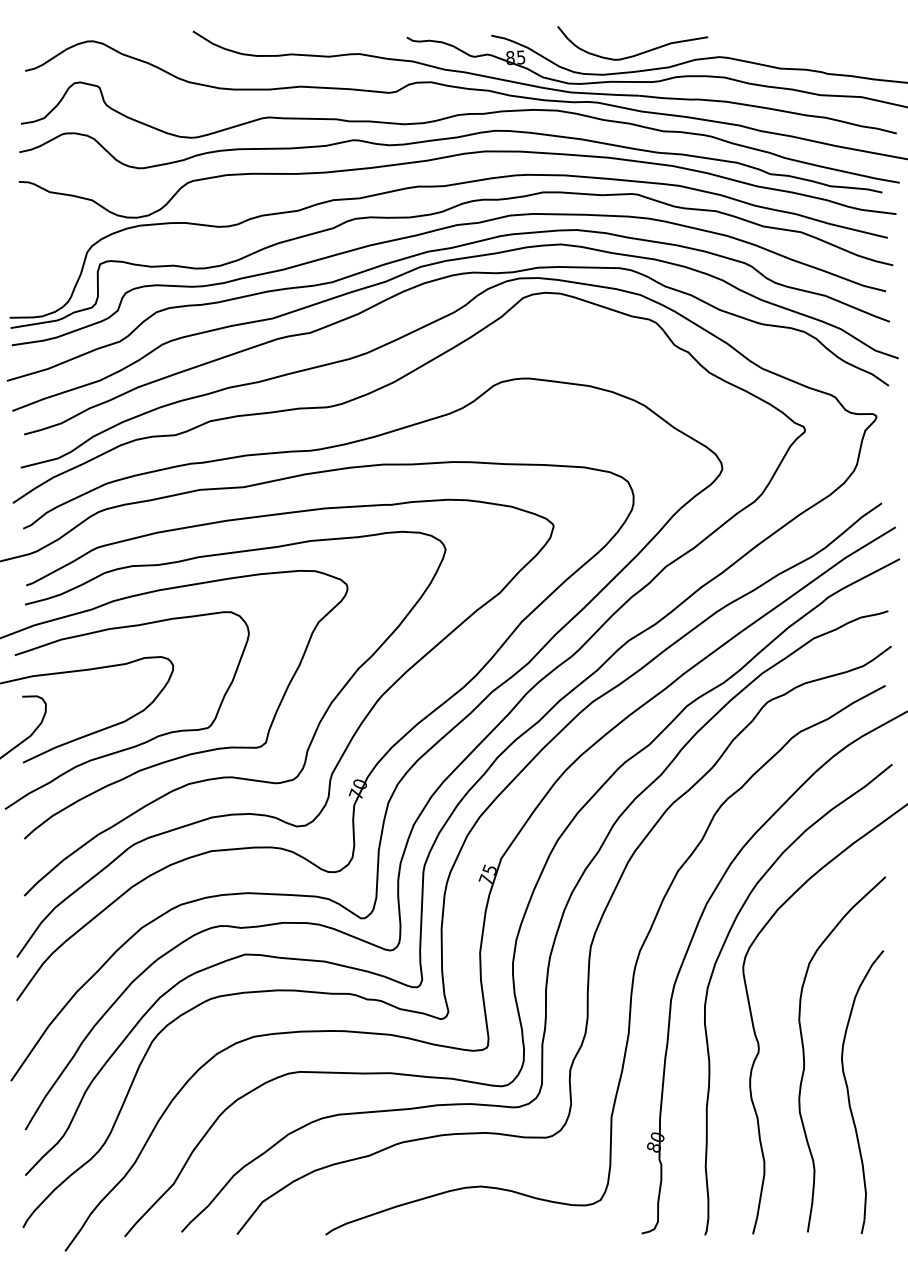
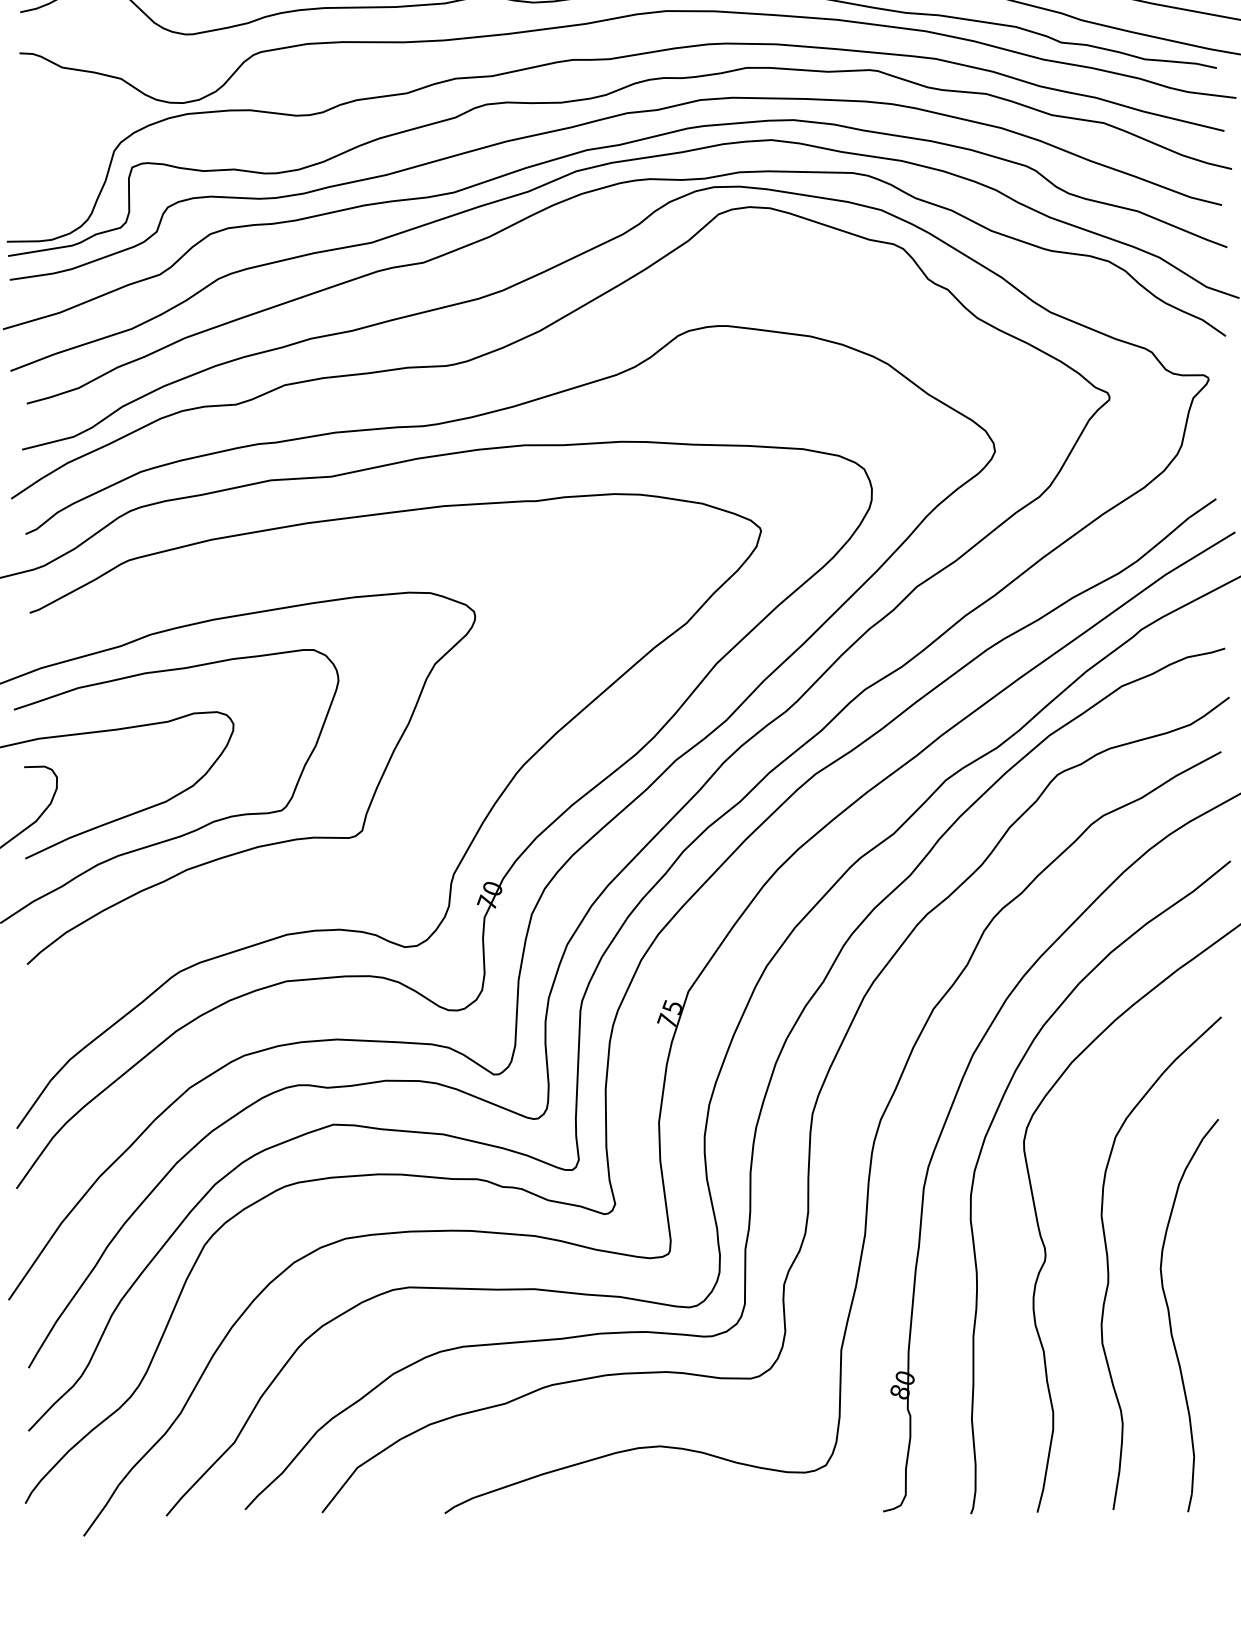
curve: (234, 776) -> (318, 877), removed

